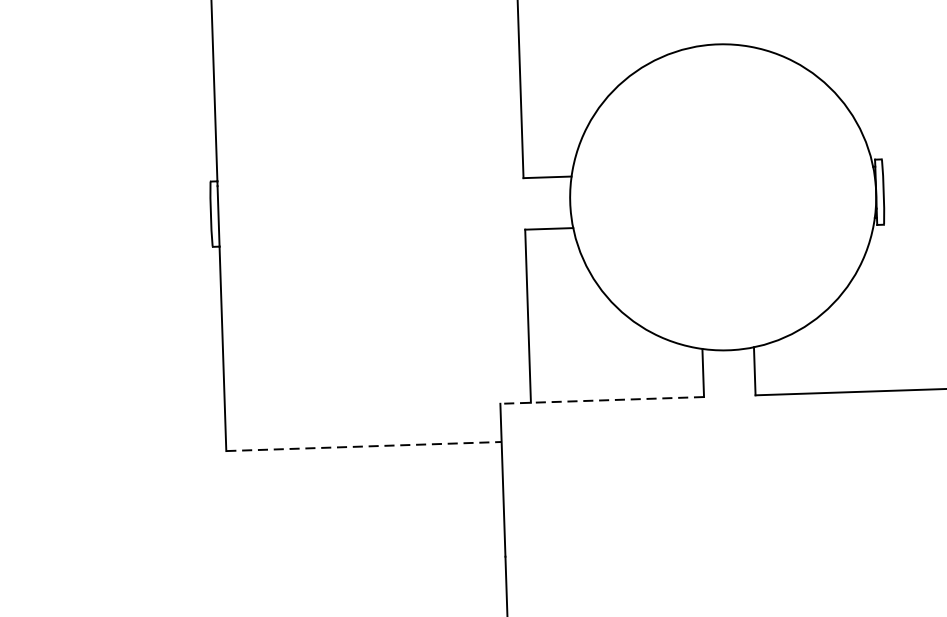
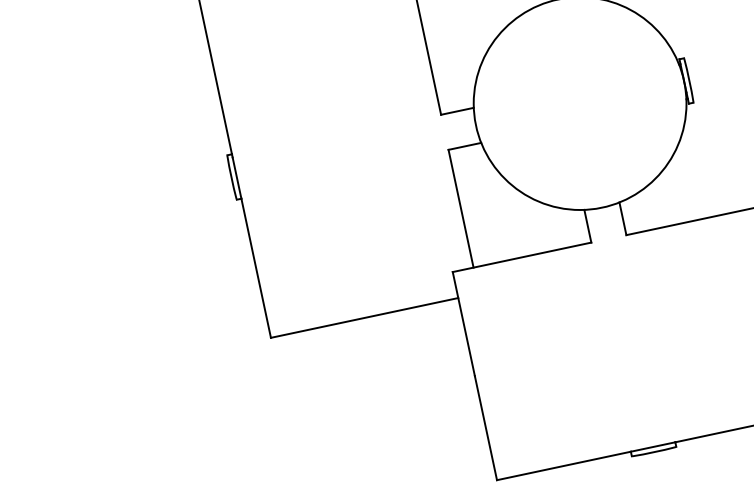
line: (602, 400) -> (522, 257), dashed -> solid
line: (363, 445) -> (364, 317), dashed -> solid

